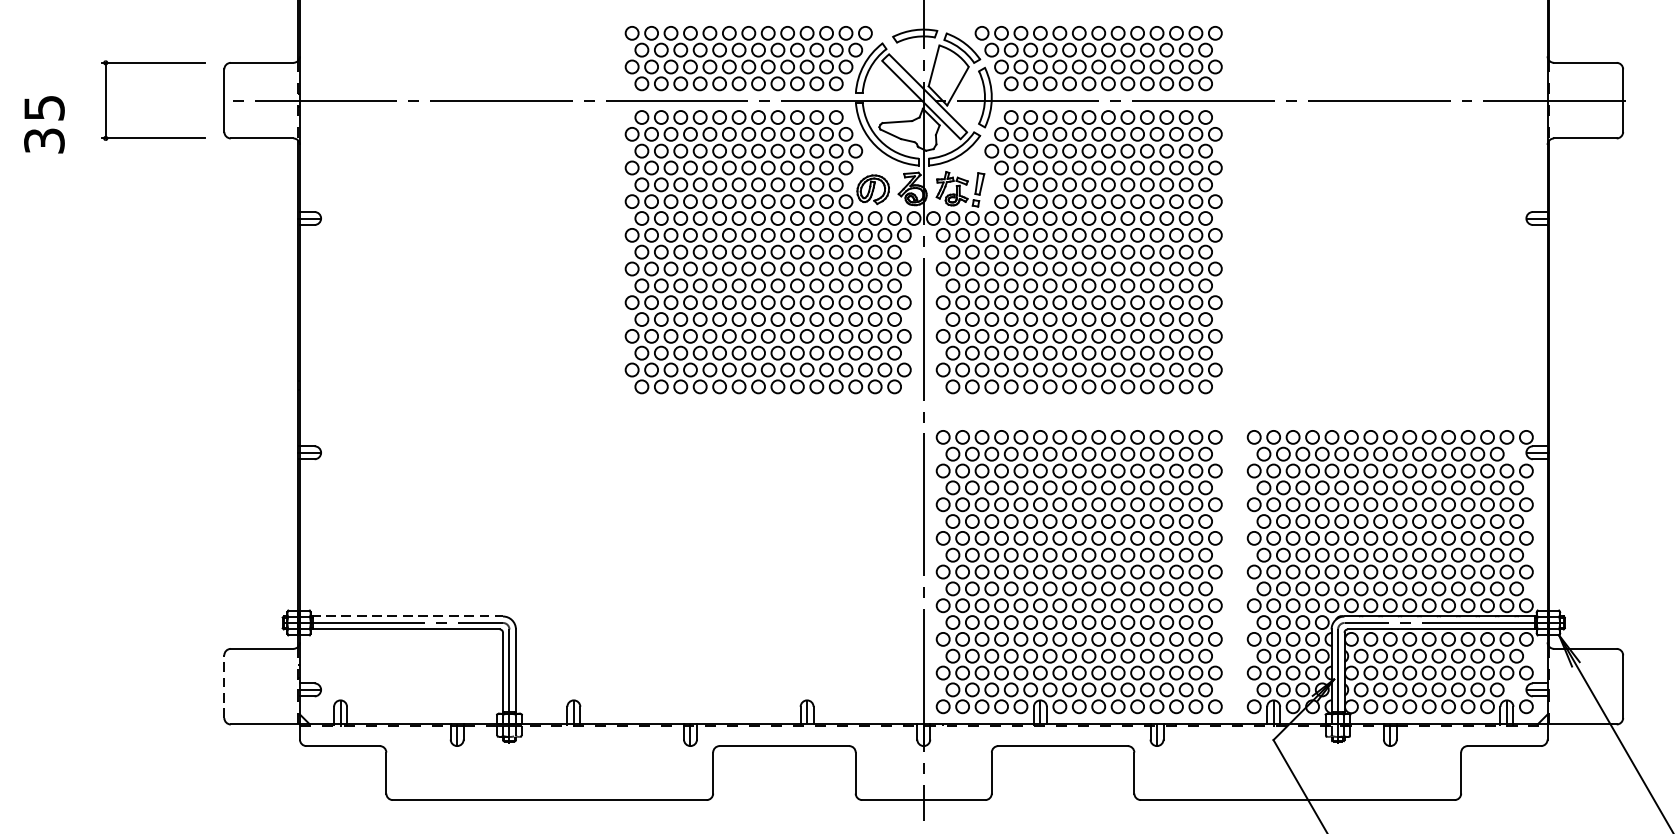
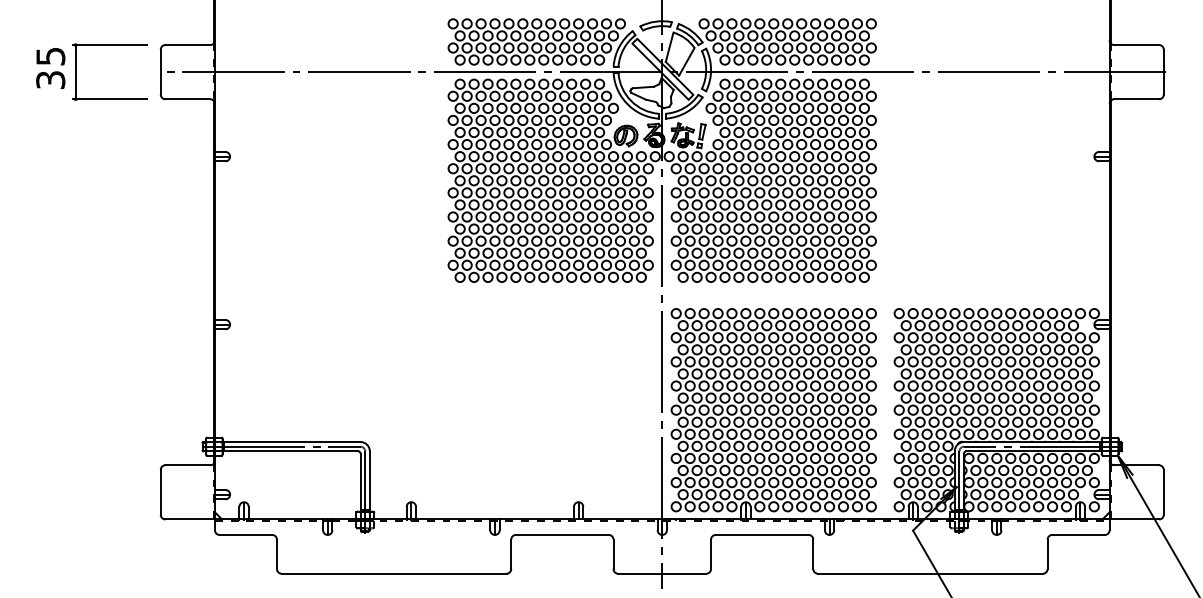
text: (44, 124) -> (50, 68), moved
line: (406, 617) -> (291, 442), dashed -> solid
line: (223, 685) -> (160, 491), dashed -> solid

